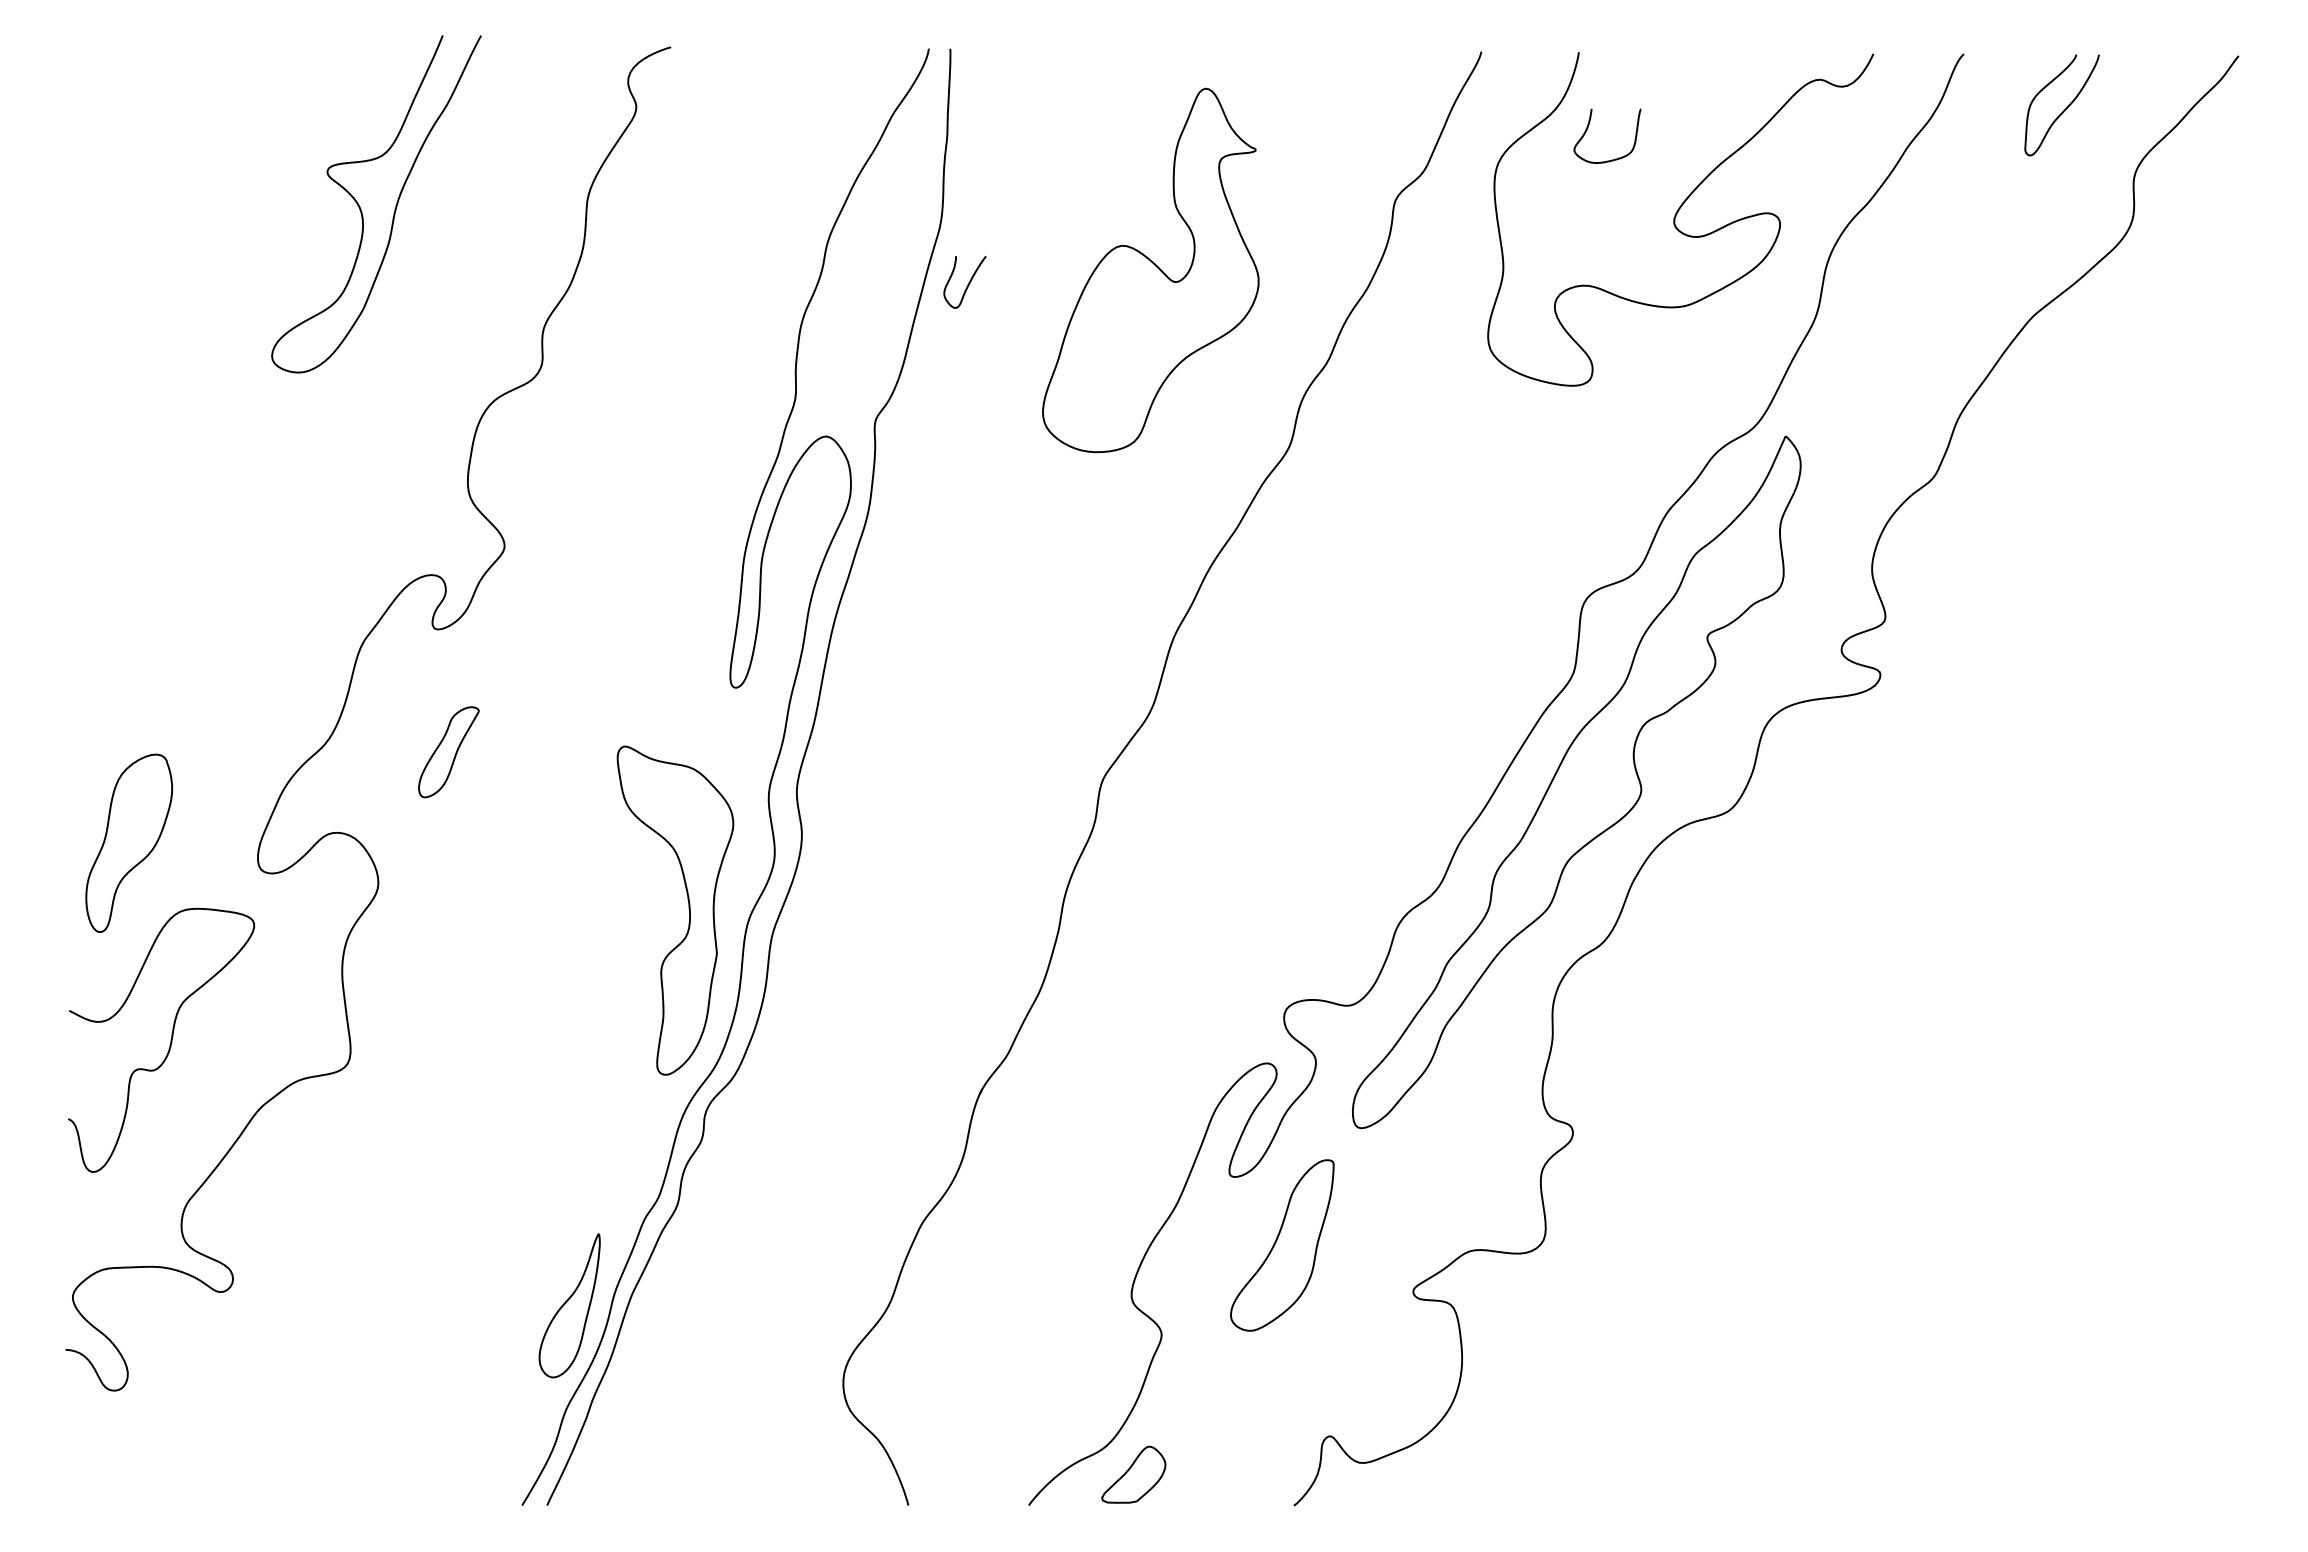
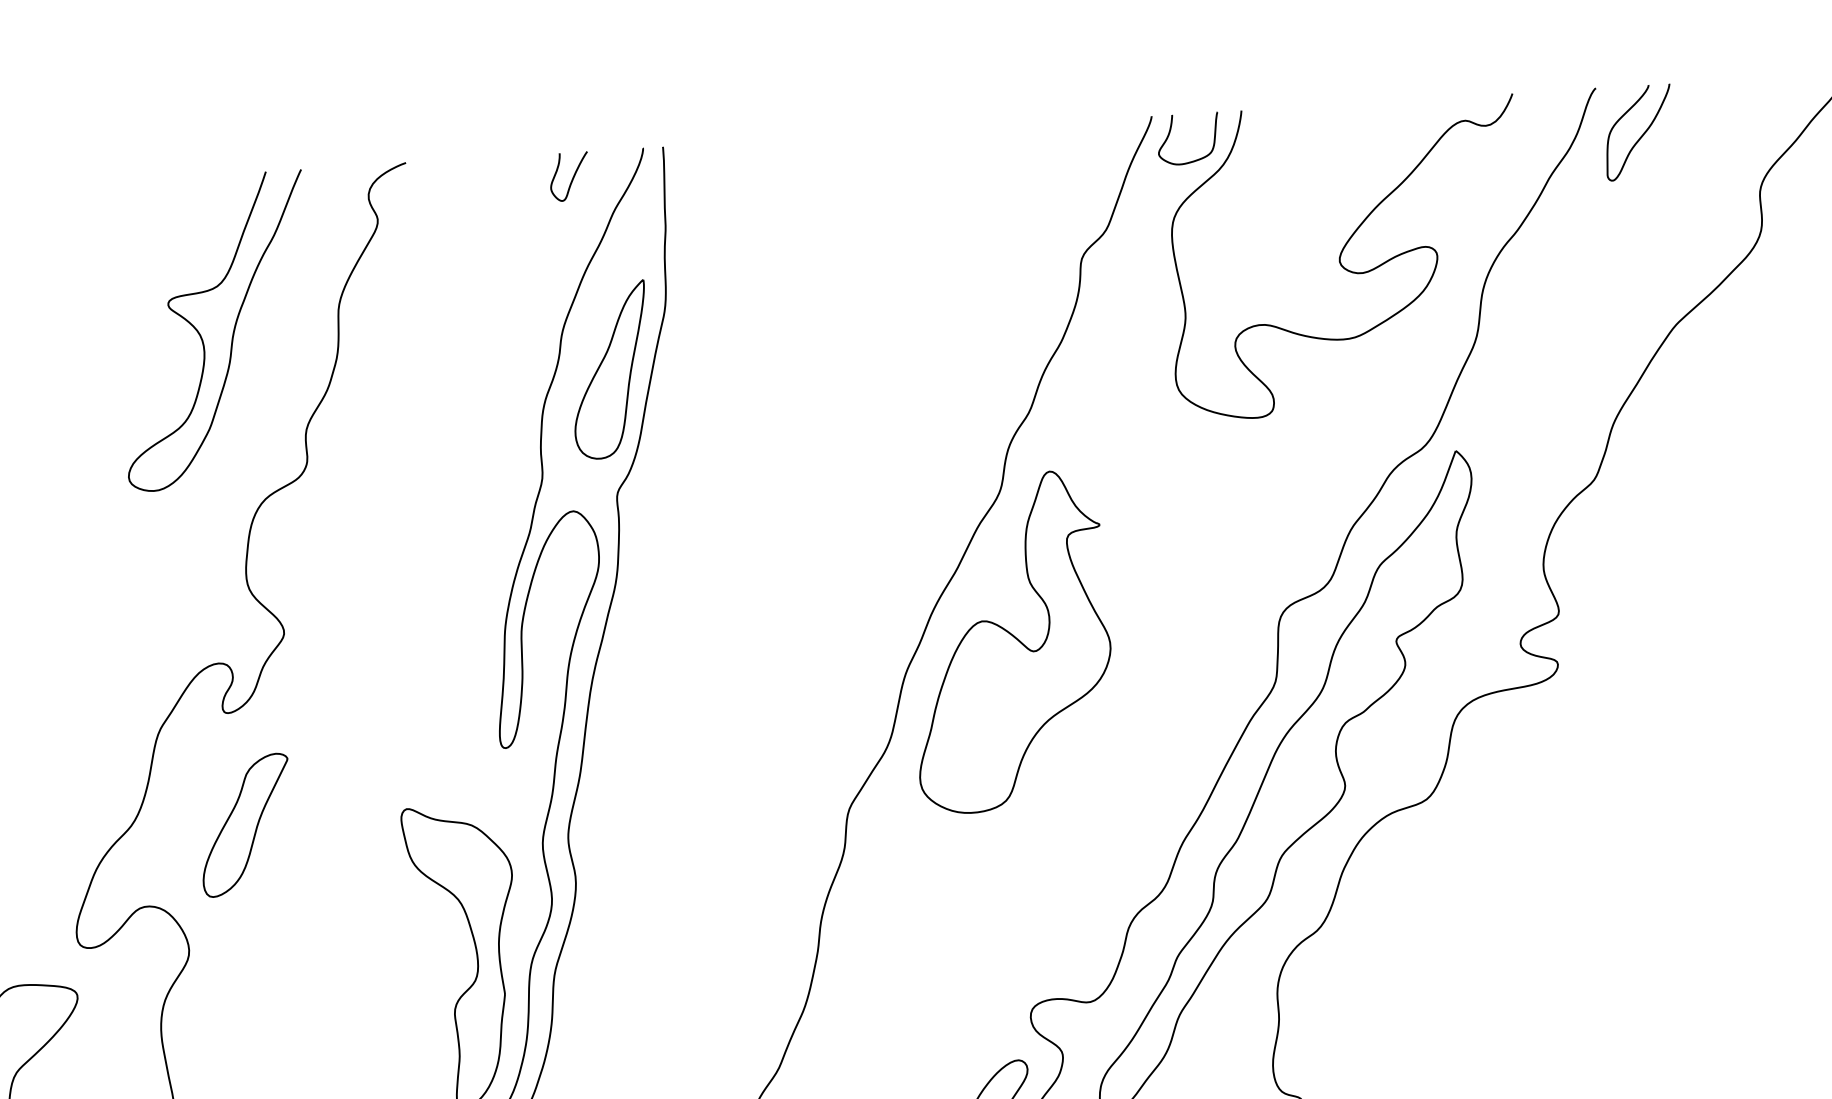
curve: (2065, 108) -> (1642, 135), moved
curve: (1588, 128) -> (1170, 133), moved
curve: (361, 209) -> (201, 336), moved
part: (1150, 270) -> (1010, 642), moved
curve: (967, 284) -> (571, 178), moved
part: (876, 286) -> (609, 370), added
part: (448, 752) -> (245, 825), size x1.67

